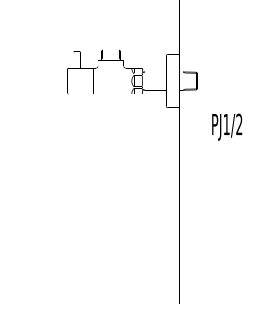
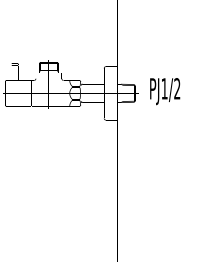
text: (227, 126) -> (165, 90), moved

